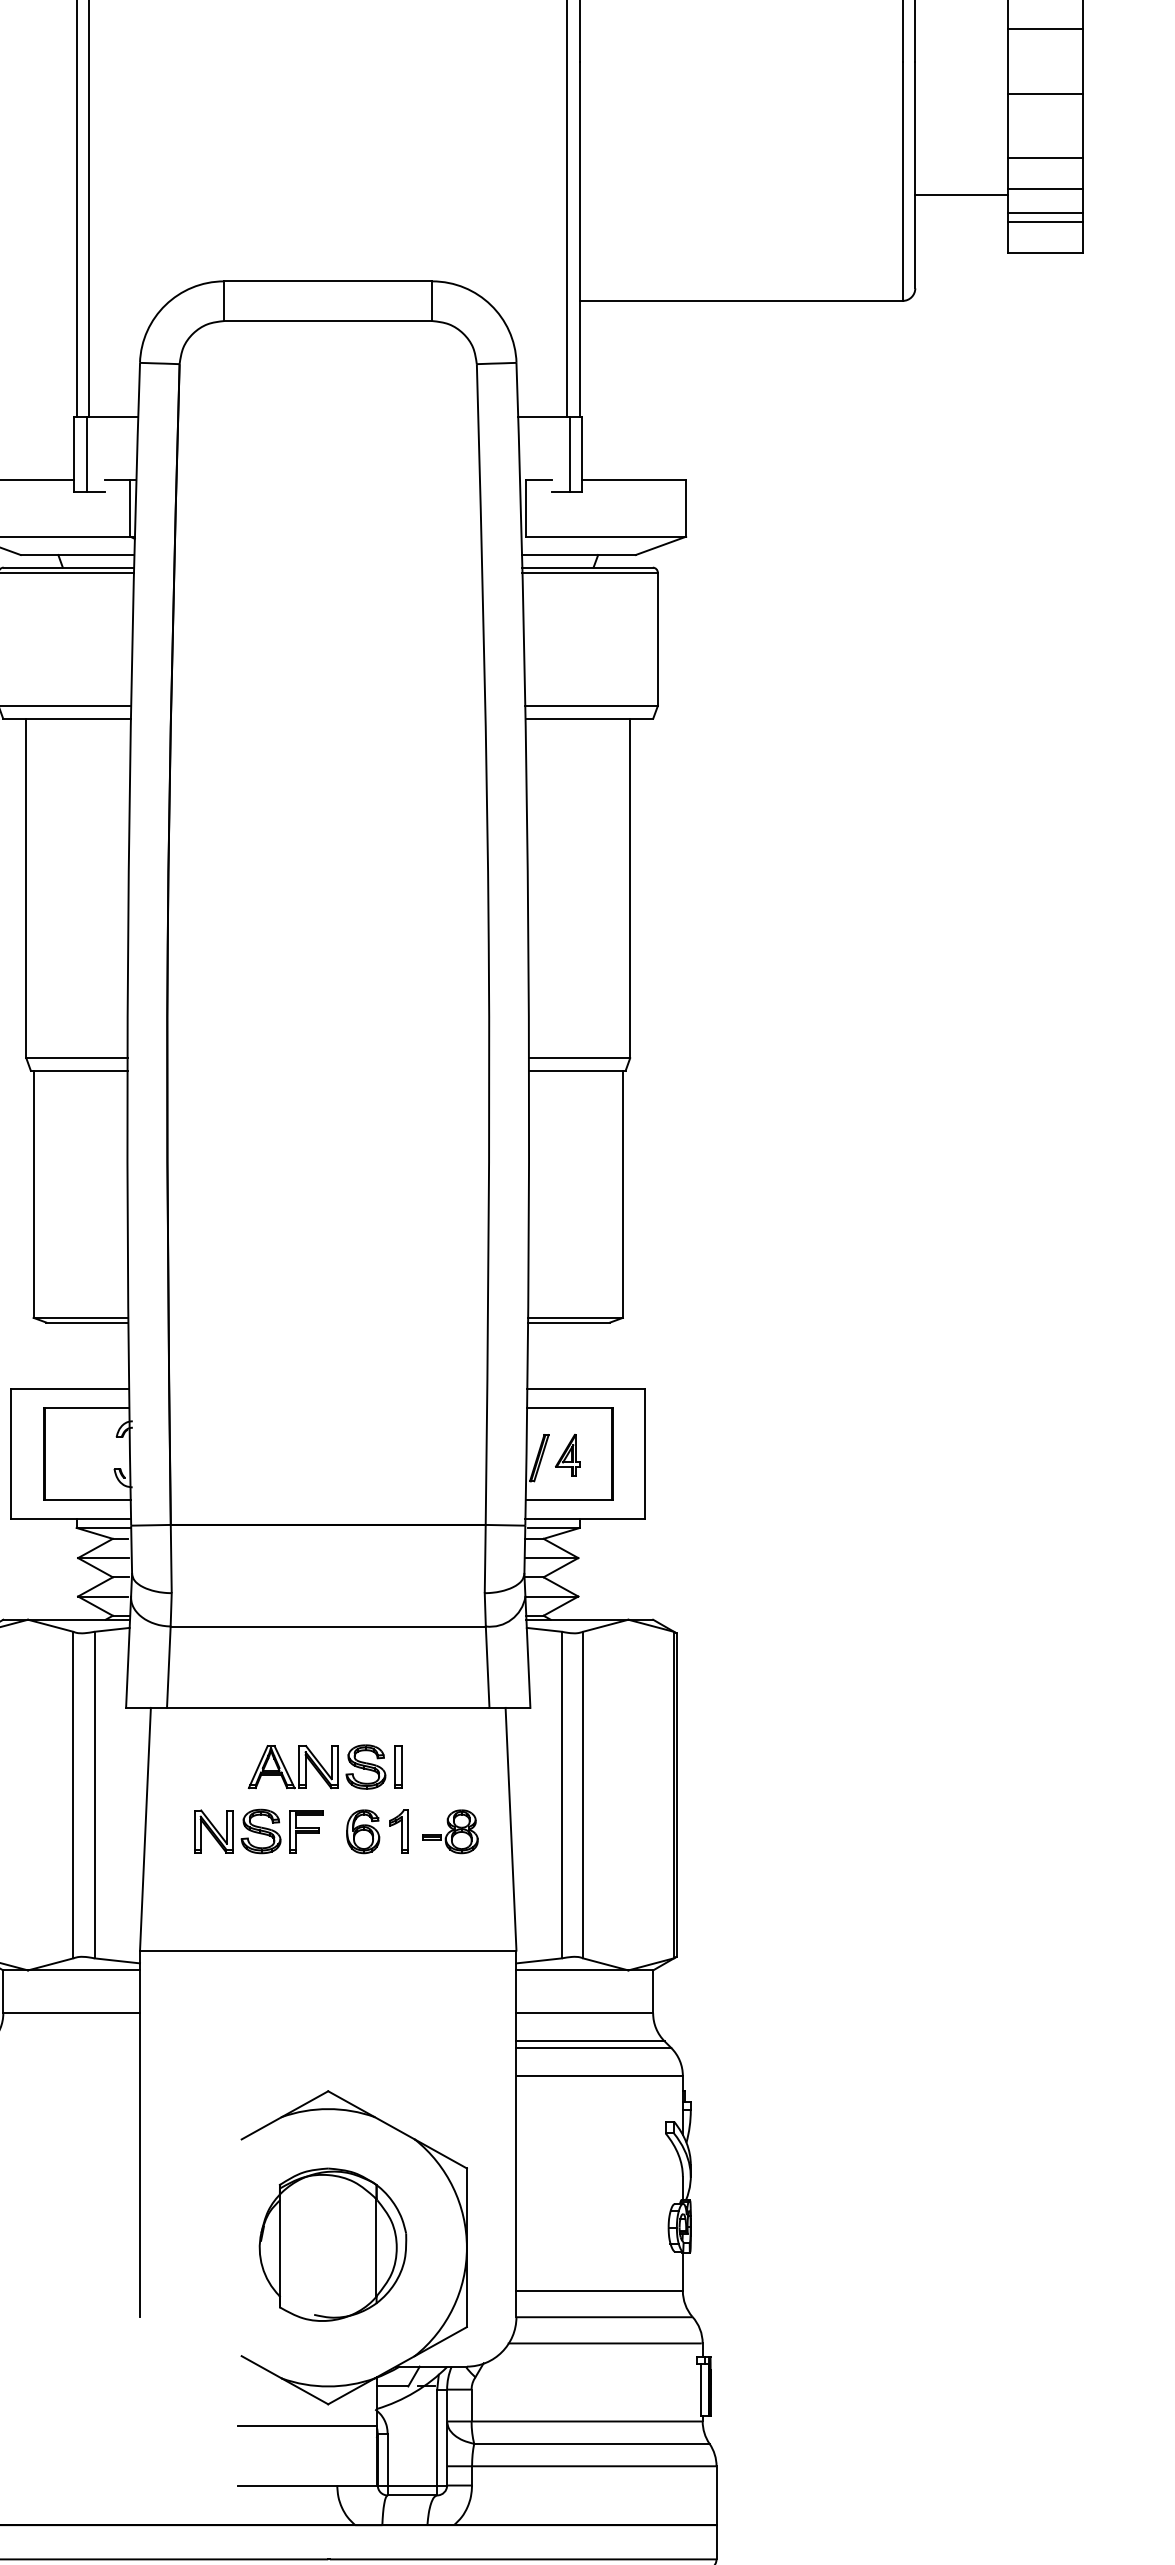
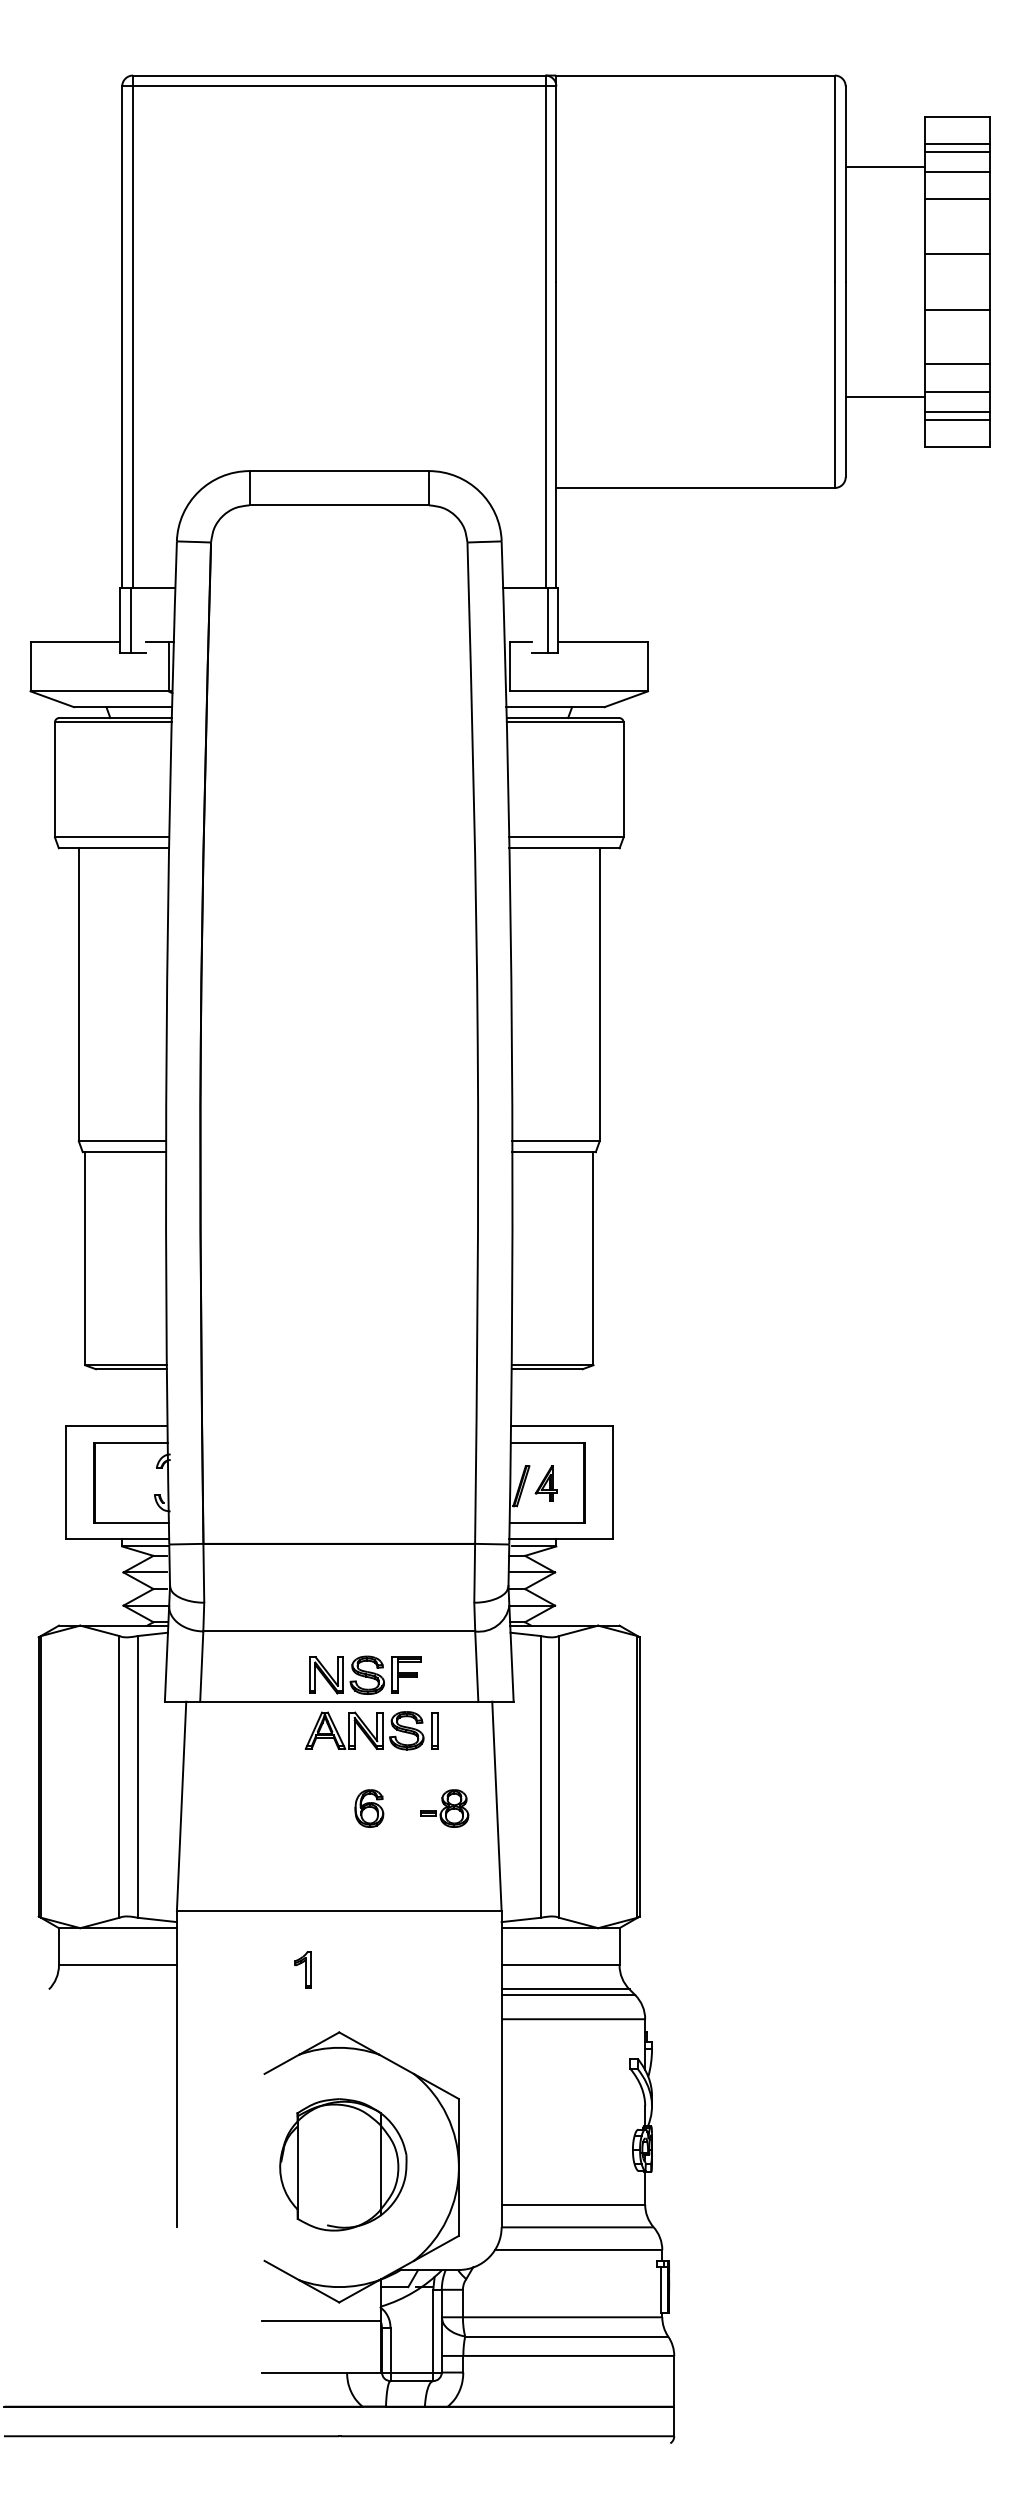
part: (325, 1766) -> (371, 1730), moved
part: (258, 1830) -> (365, 1674), moved
part: (398, 1830) -> (302, 1969), moved

